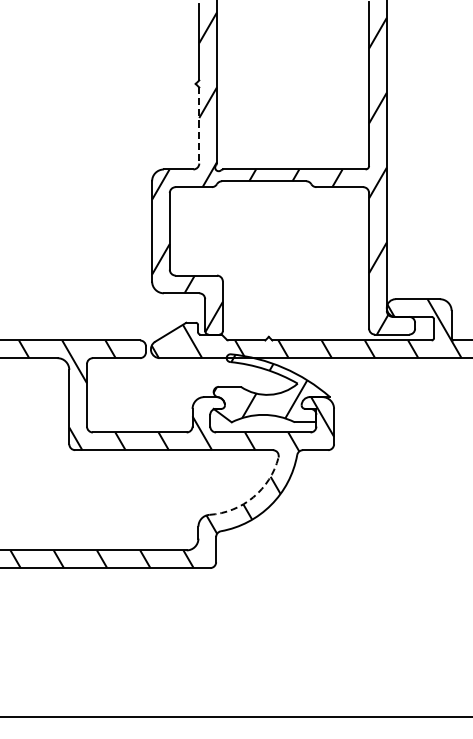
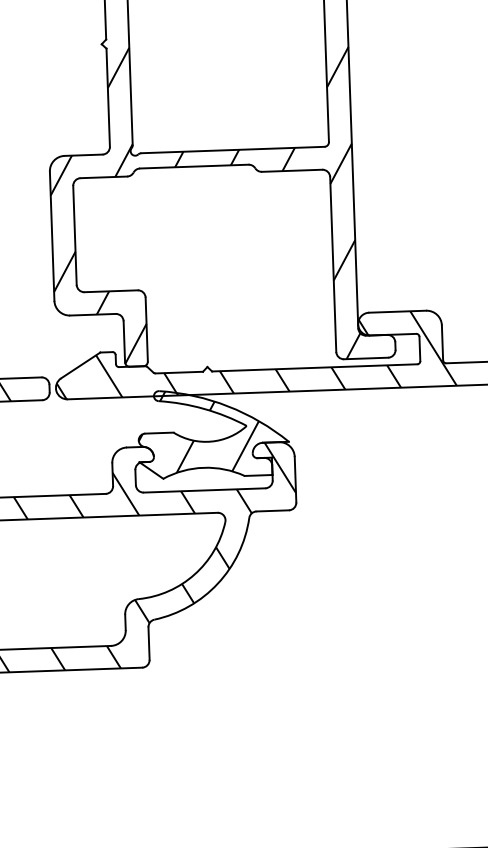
line: (199, 126) -> (108, 98), dashed -> solid
arc: (253, 497) -> (194, 574), dashed -> solid

